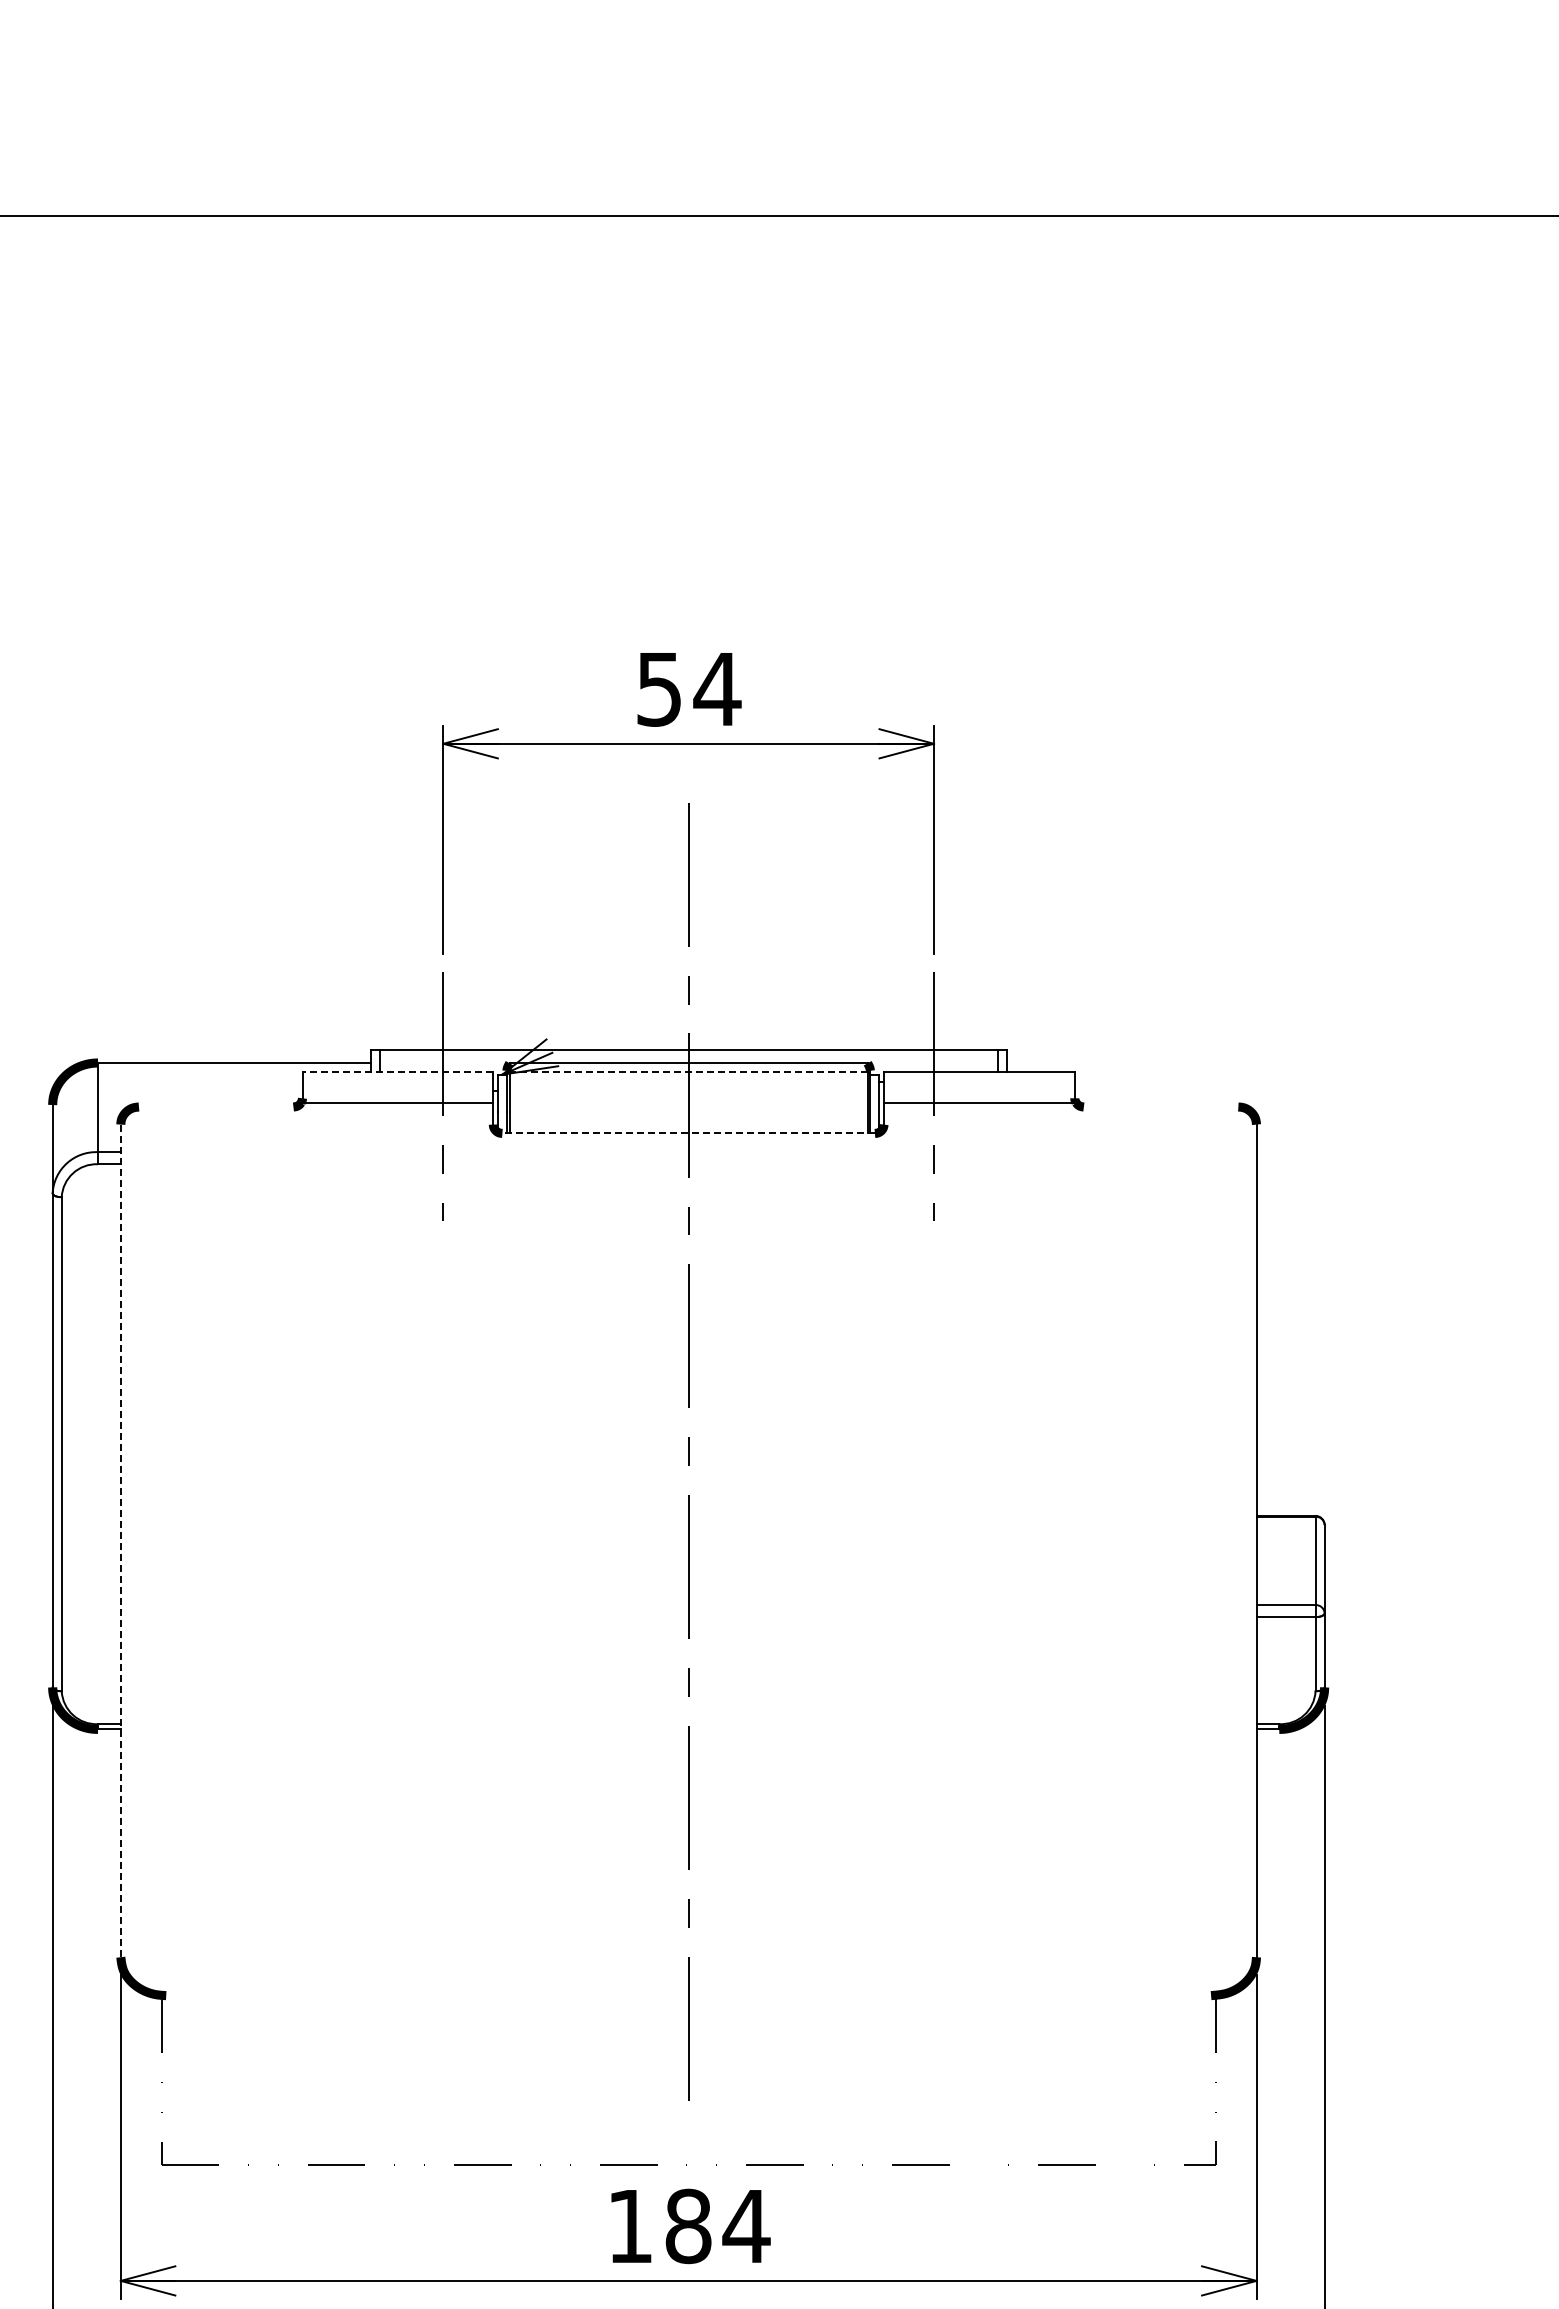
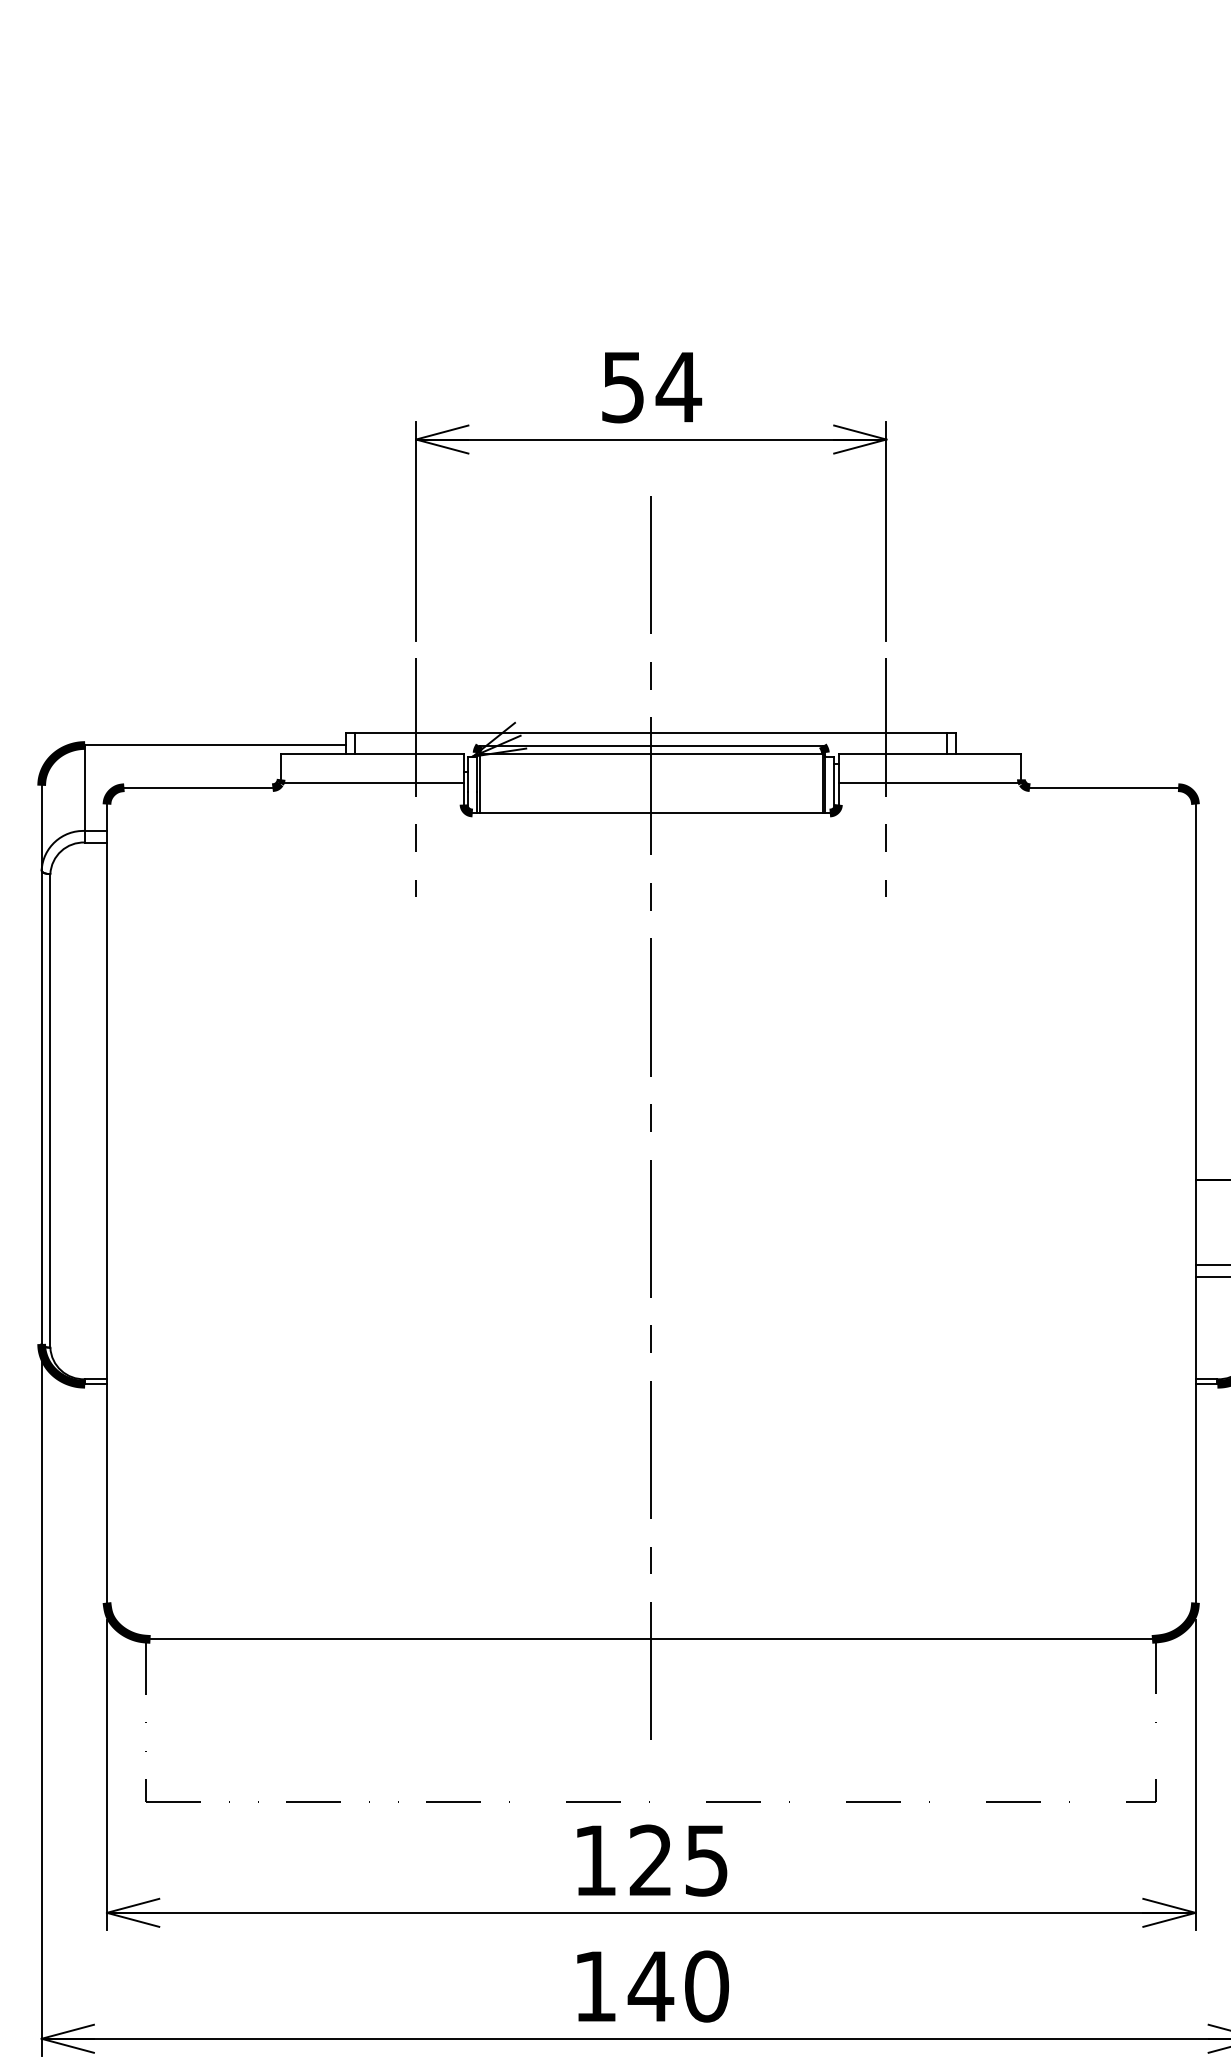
line: (397, 1072) -> (372, 754), dashed -> solid
line: (688, 1072) -> (651, 754), dashed -> solid
line: (215, 1107) -> (197, 788), added
line: (1160, 1107) -> (1103, 788), added
line: (688, 1133) -> (651, 813), dashed -> solid
line: (120, 1541) -> (106, 1204), dashed -> solid
line: (688, 1995) -> (651, 1639), added
text: (717, 2226) -> (678, 1860), 184 -> 125

